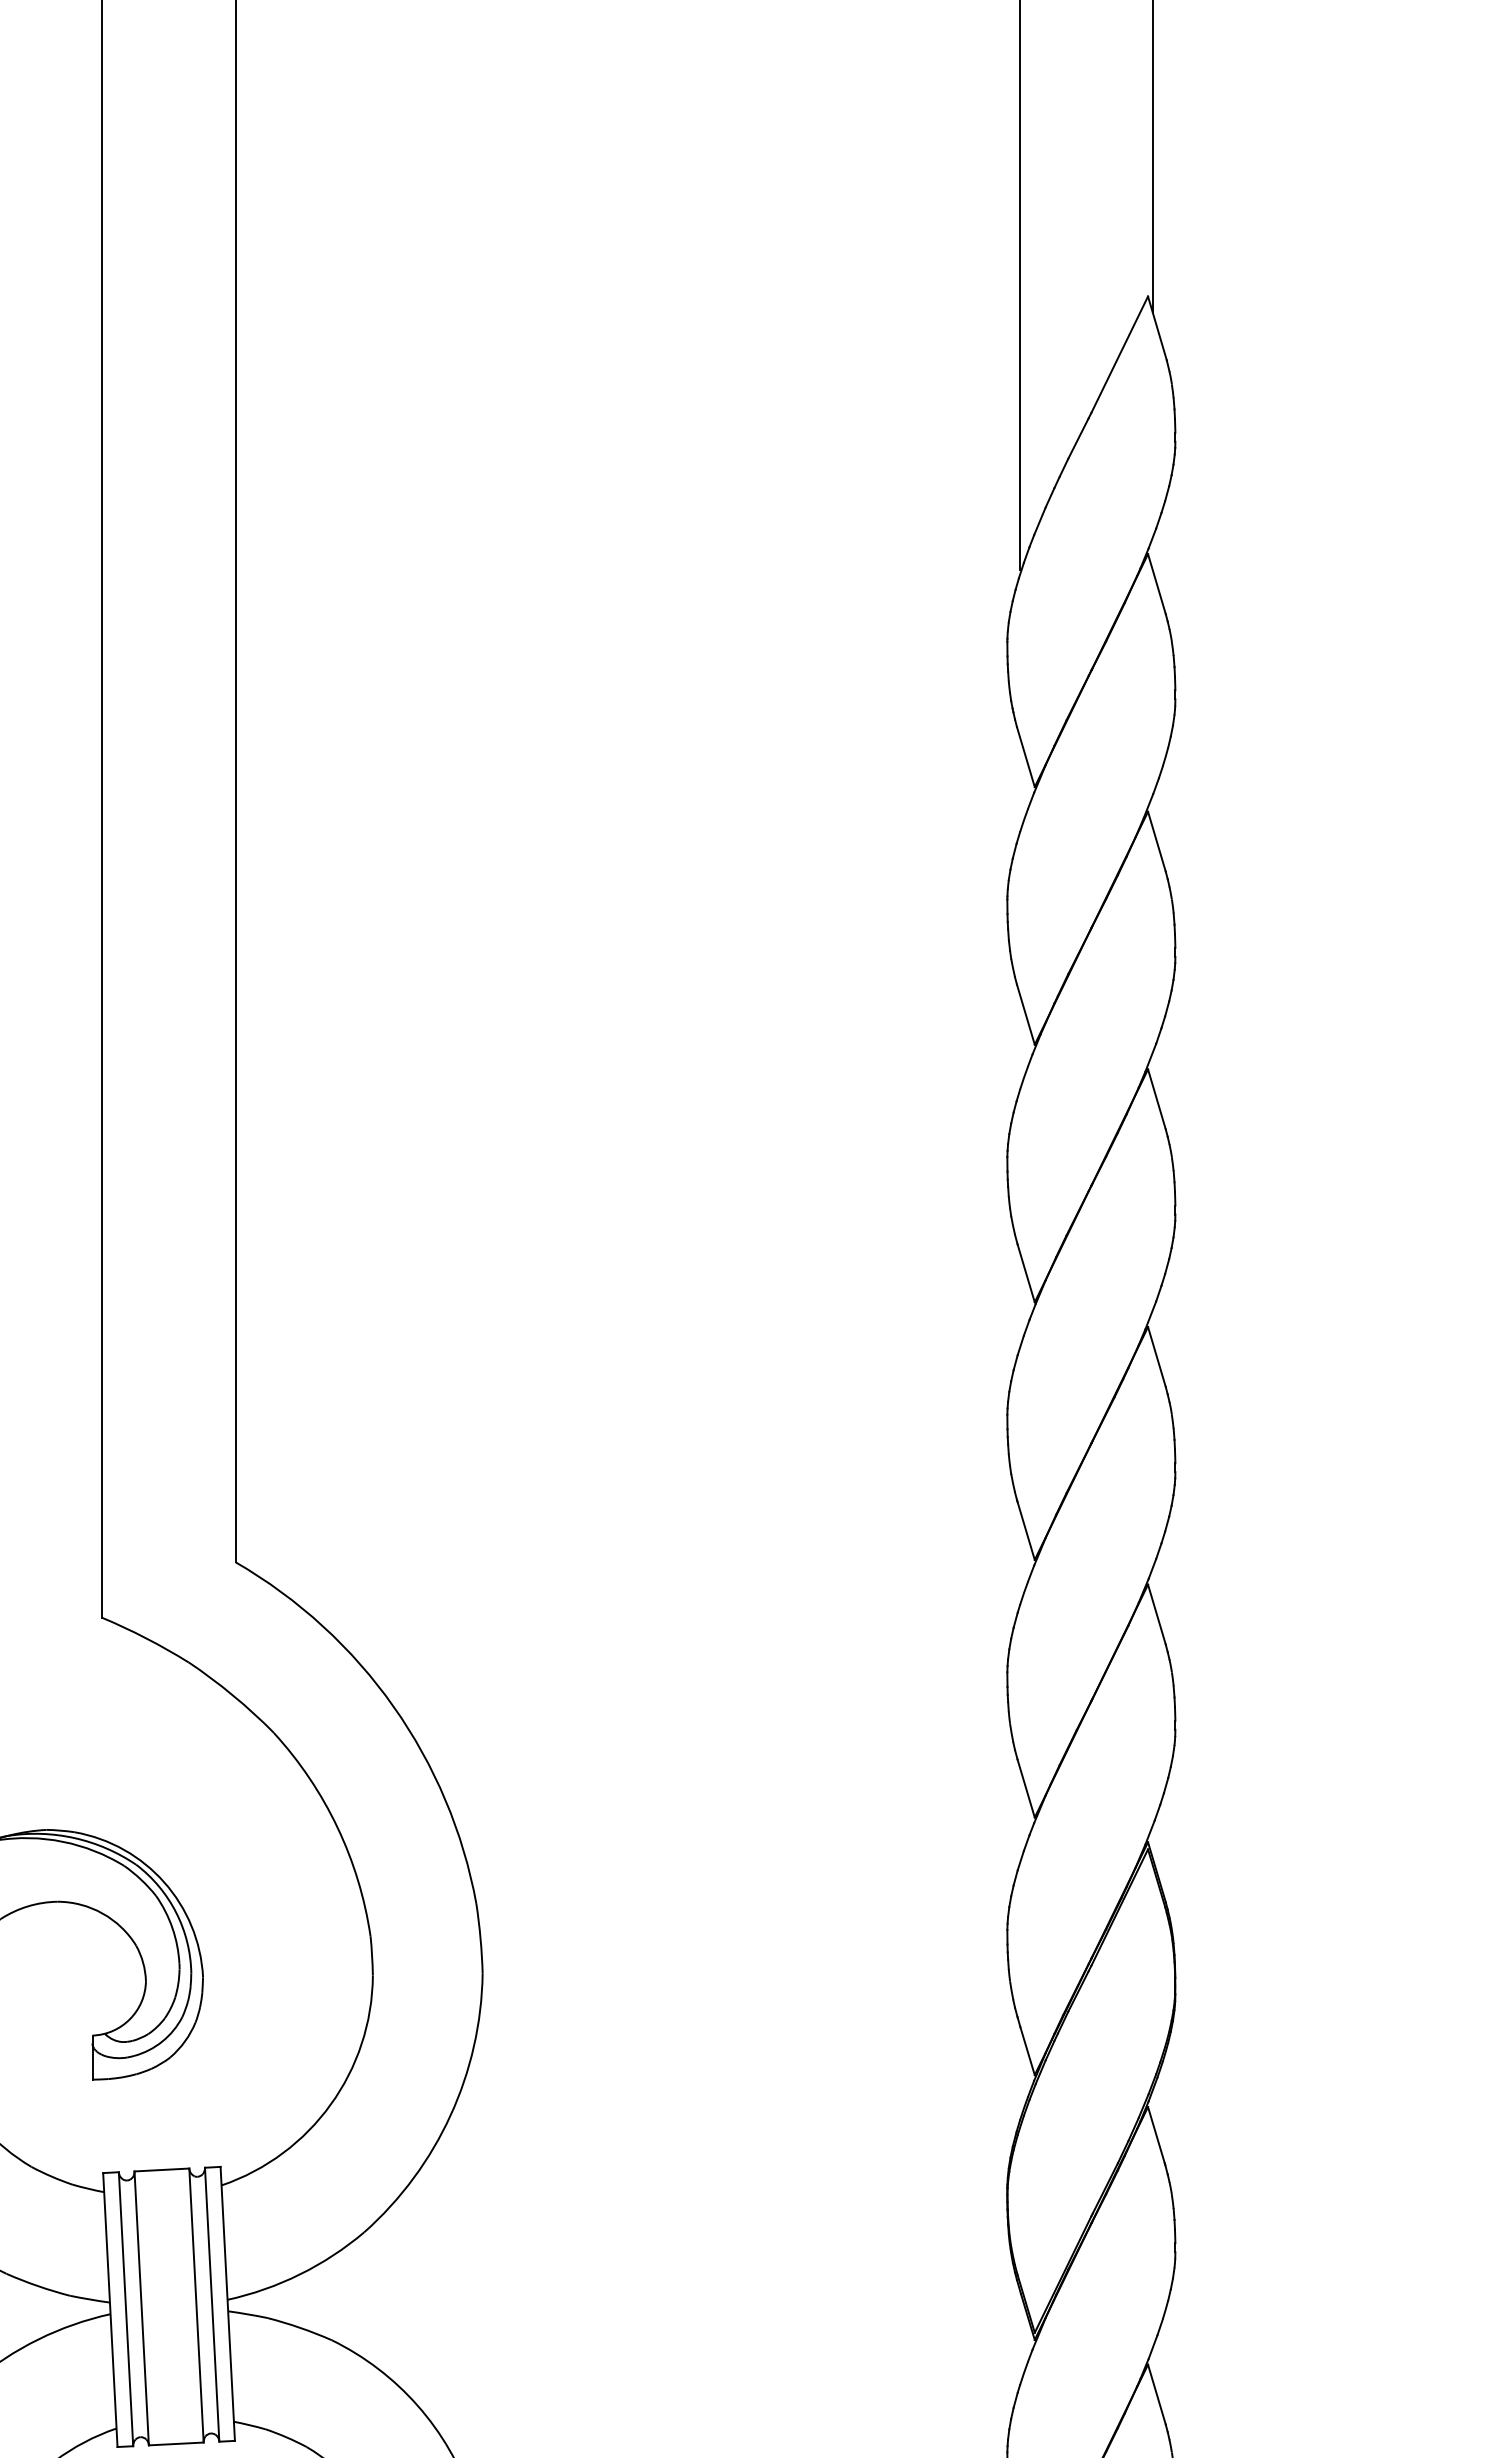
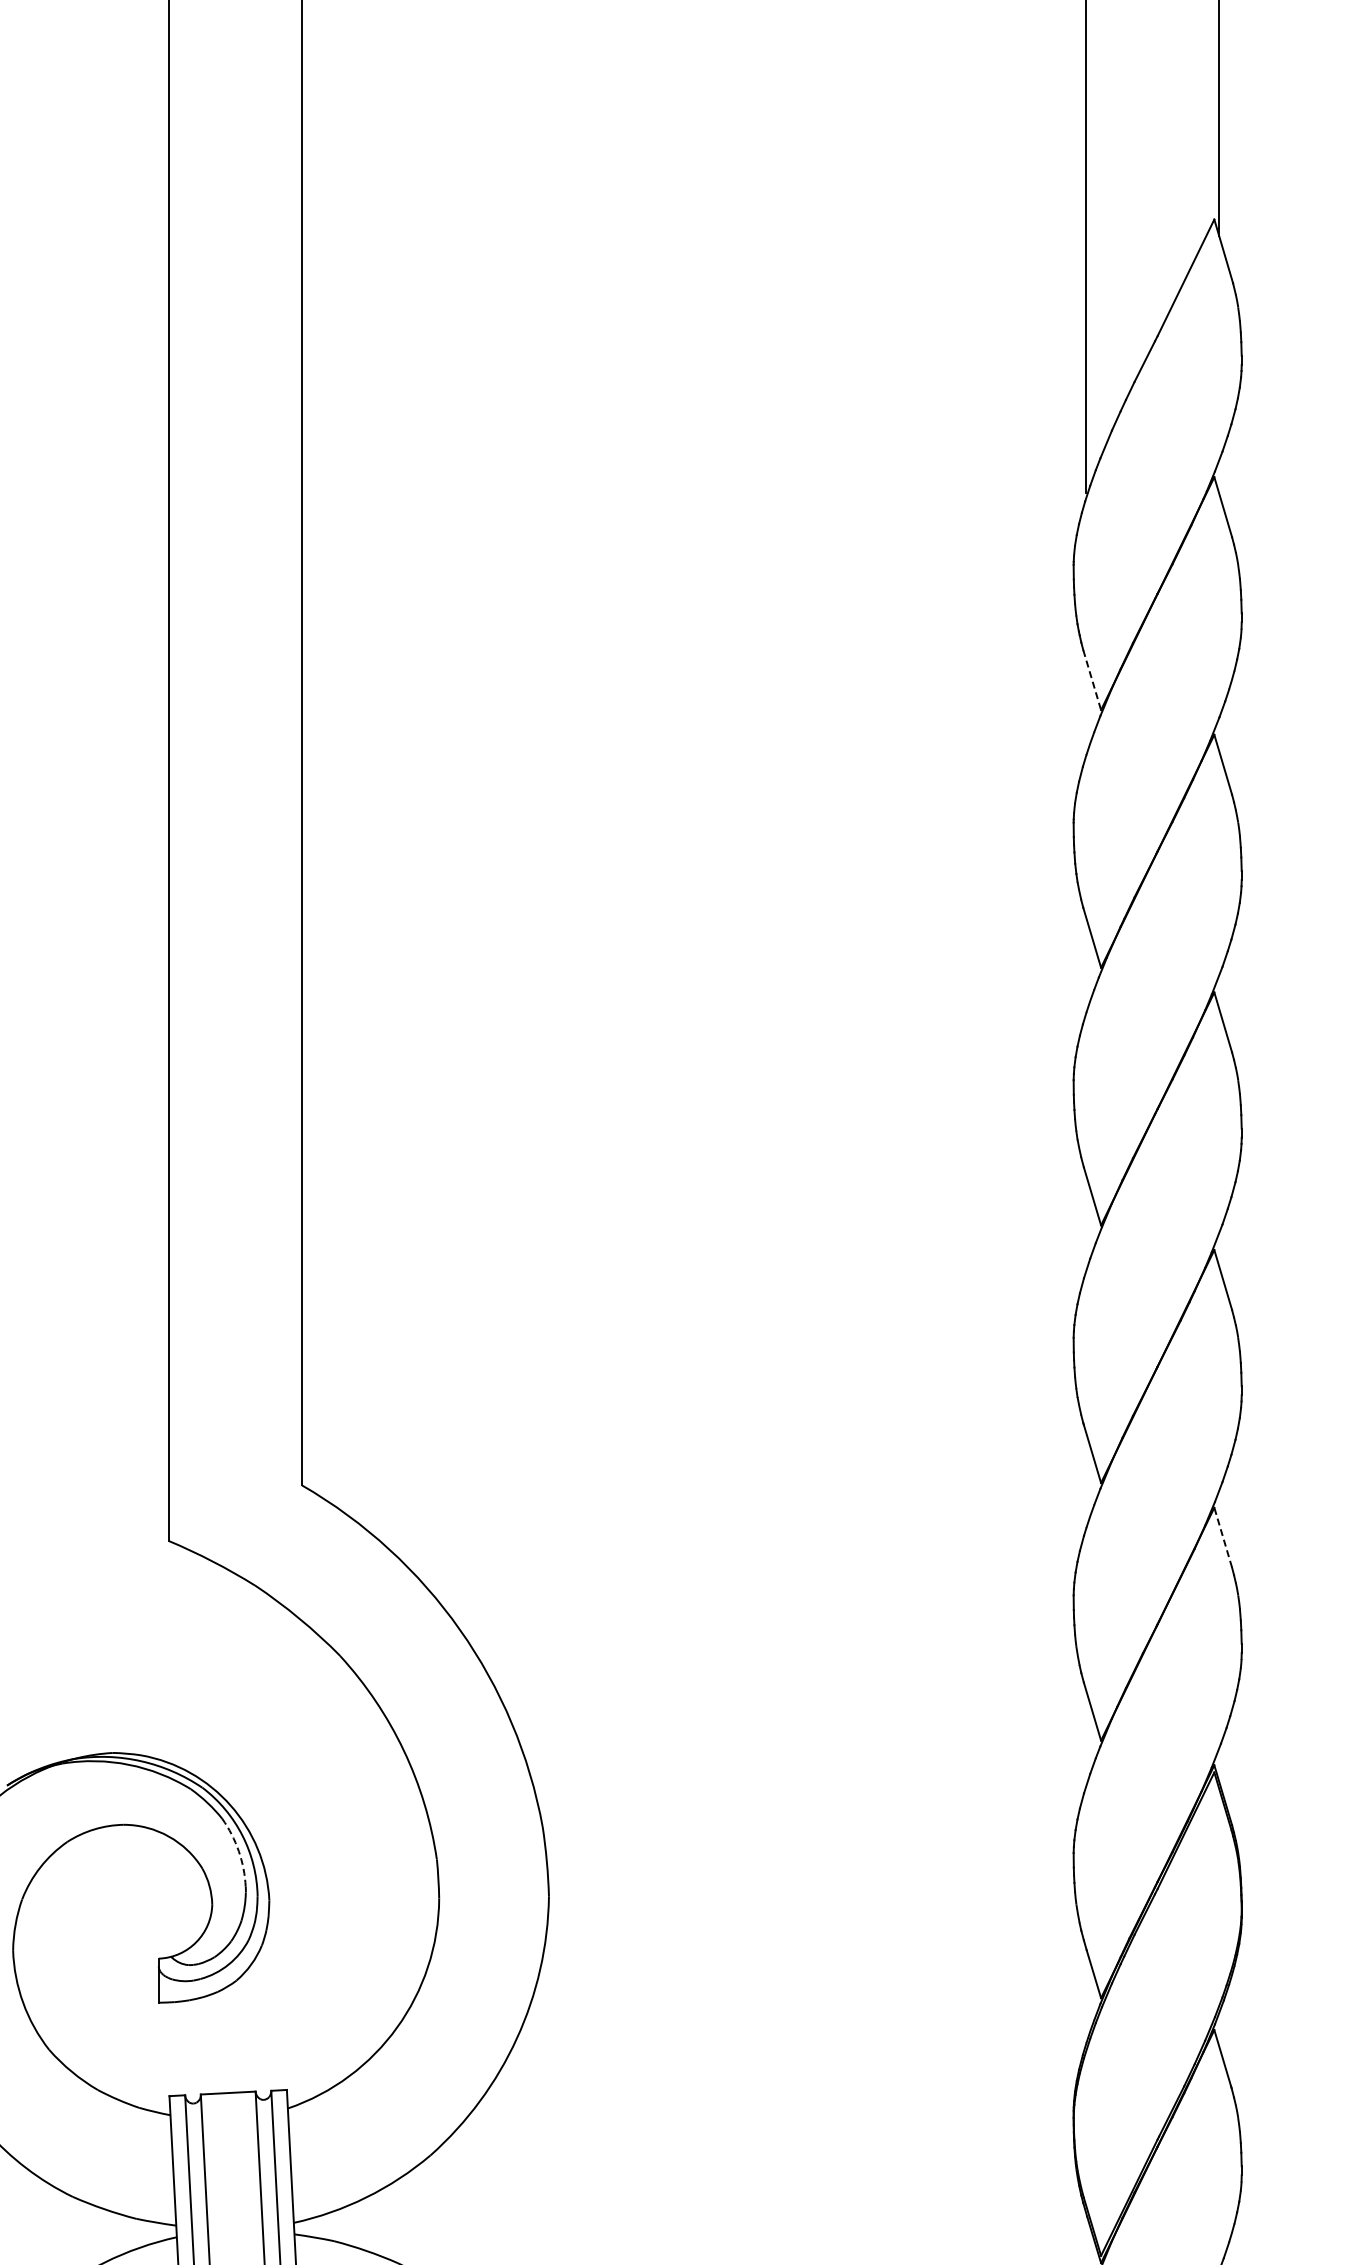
line: (1026, 757) -> (1092, 680), solid -> dashed
line: (1156, 1614) -> (1222, 1537), solid -> dashed
arc: (172, 1928) -> (238, 1851), solid -> dashed

